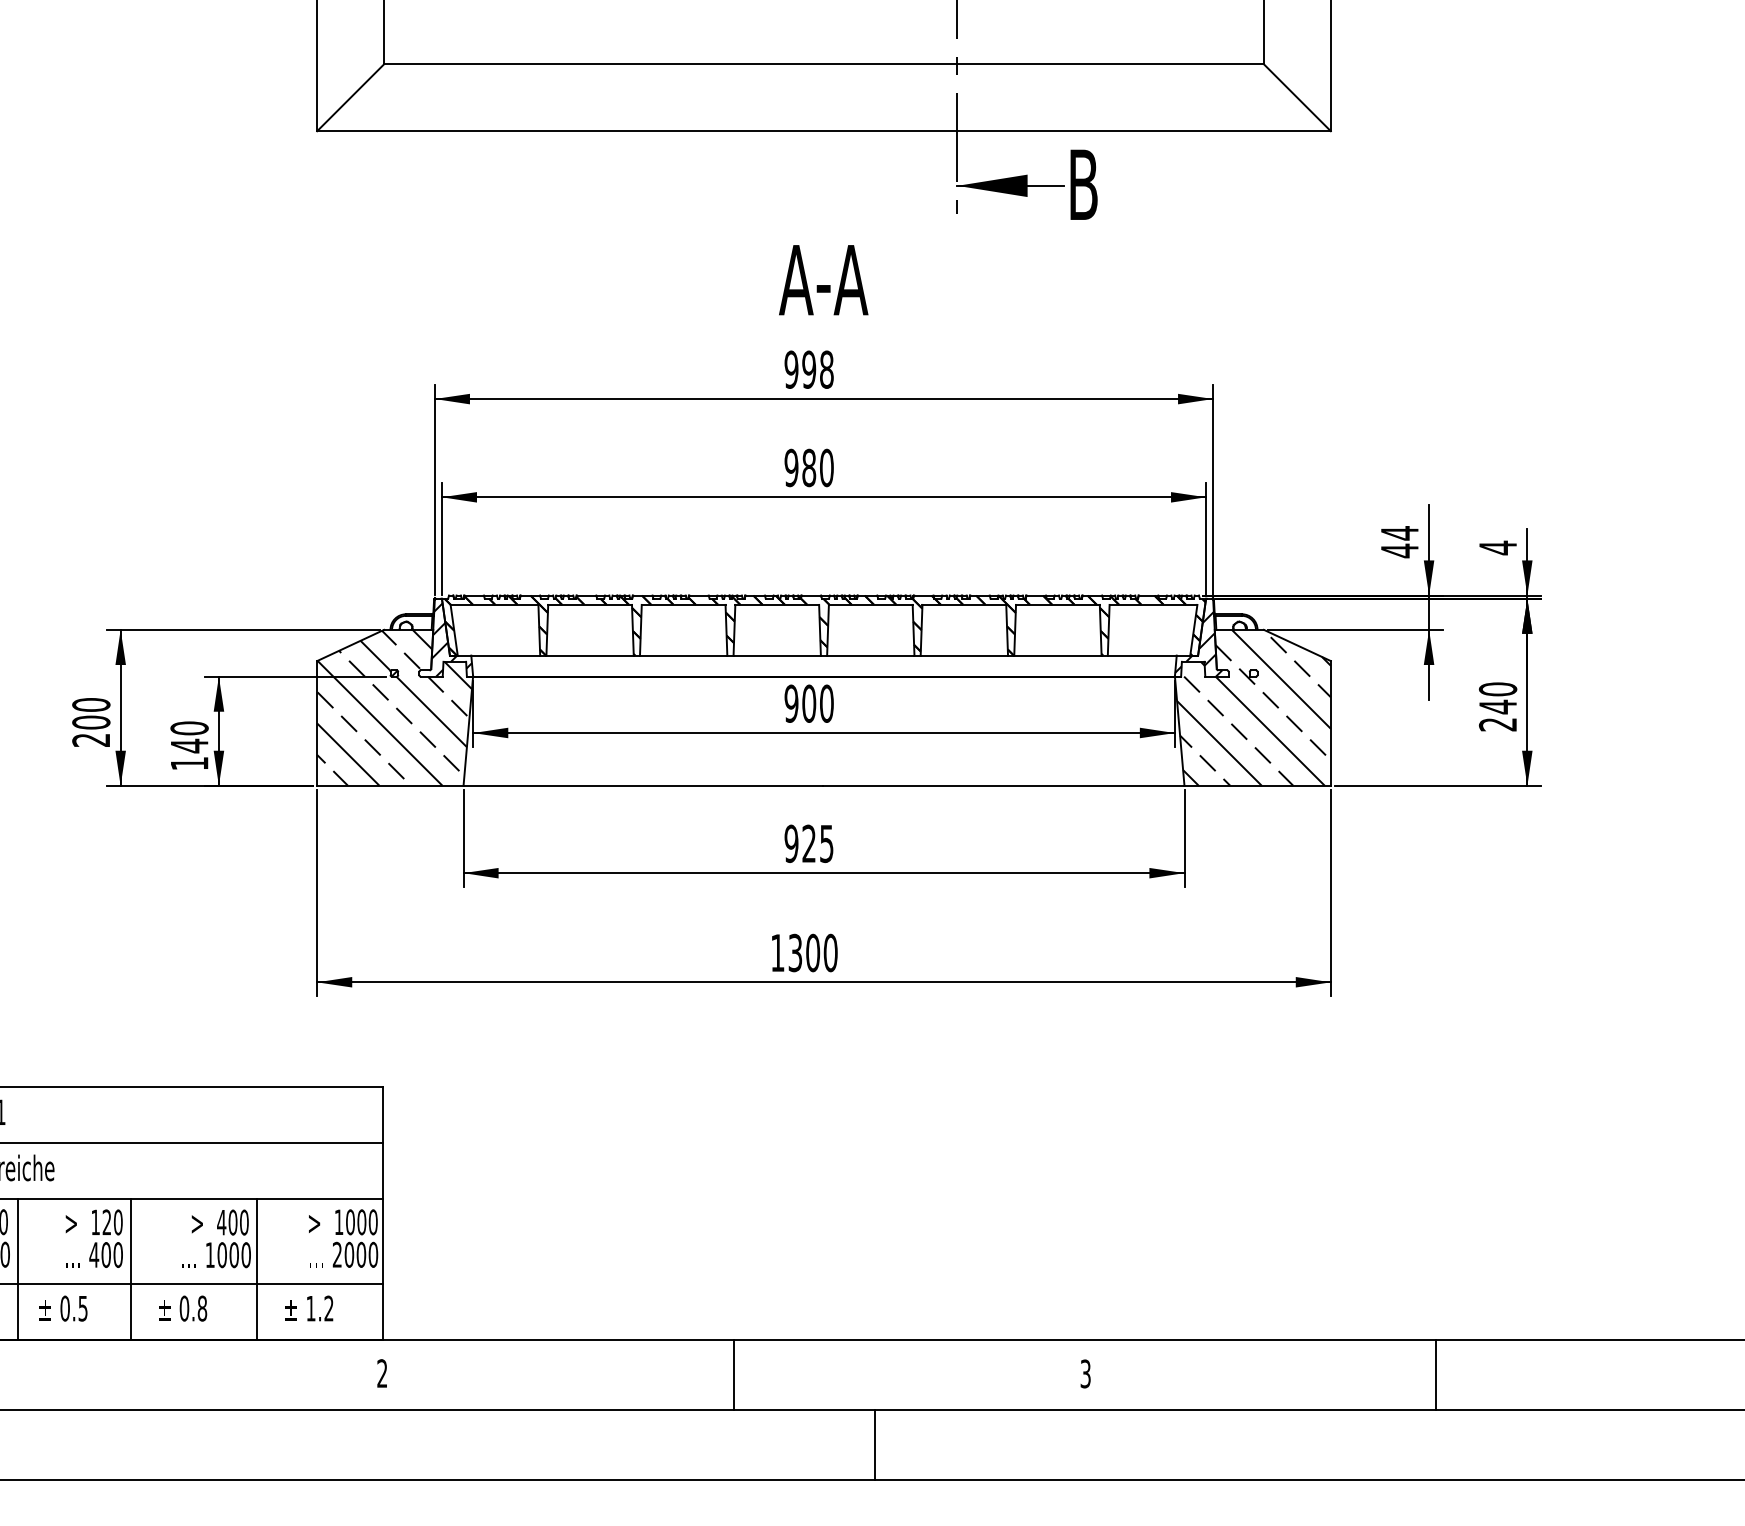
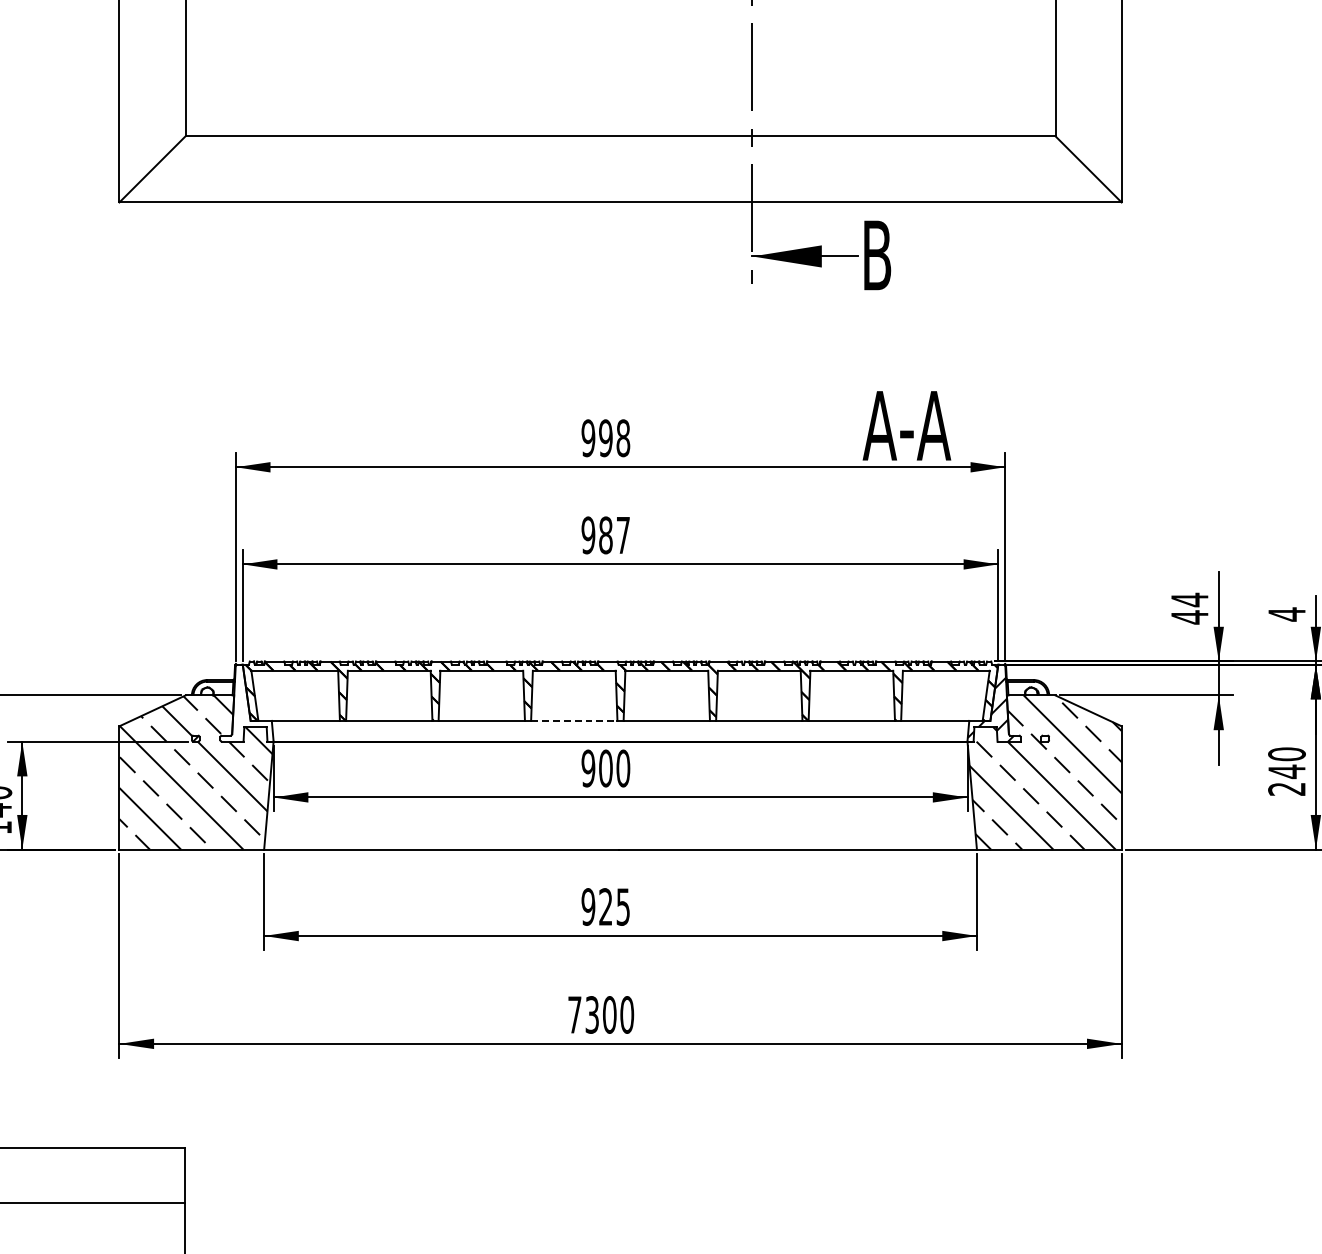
text: (823, 280) -> (906, 426), moved
text: (826, 467) -> (623, 534), 980 -> 987
hatch: (451, 639) -> (252, 704), removed
line: (777, 655) -> (574, 720), solid -> dashed
text: (777, 952) -> (574, 1014), 1300 -> 7300

